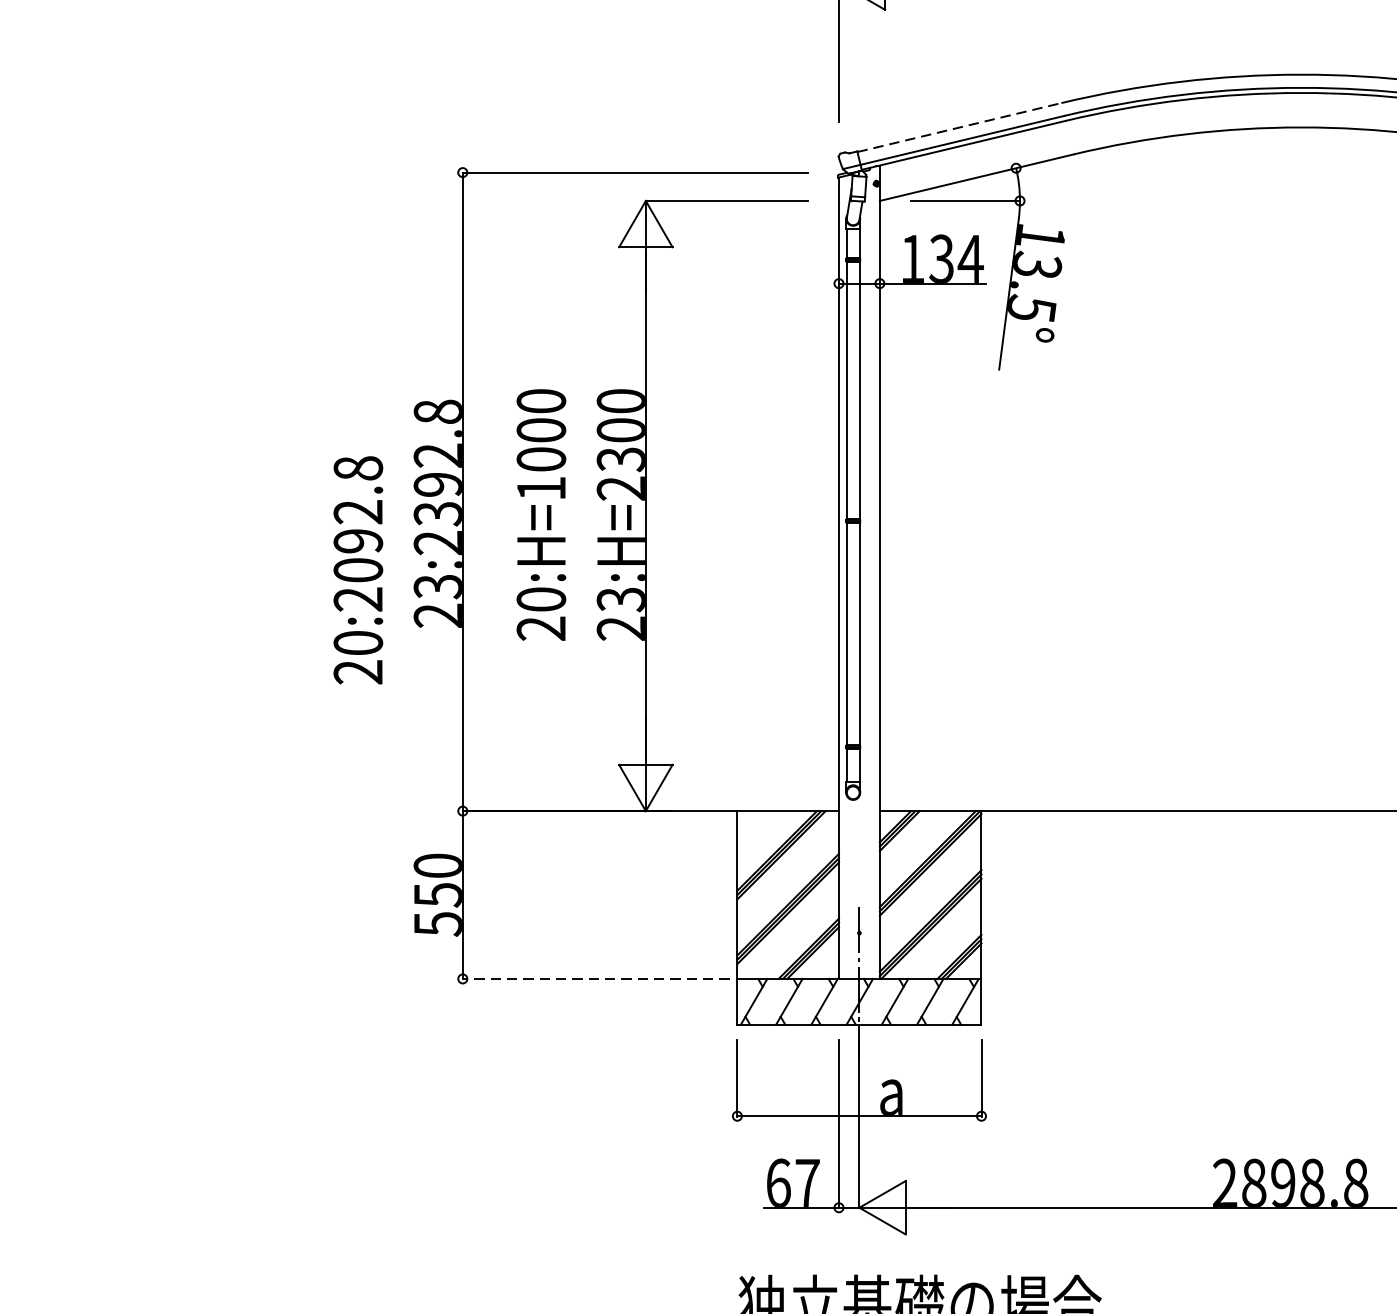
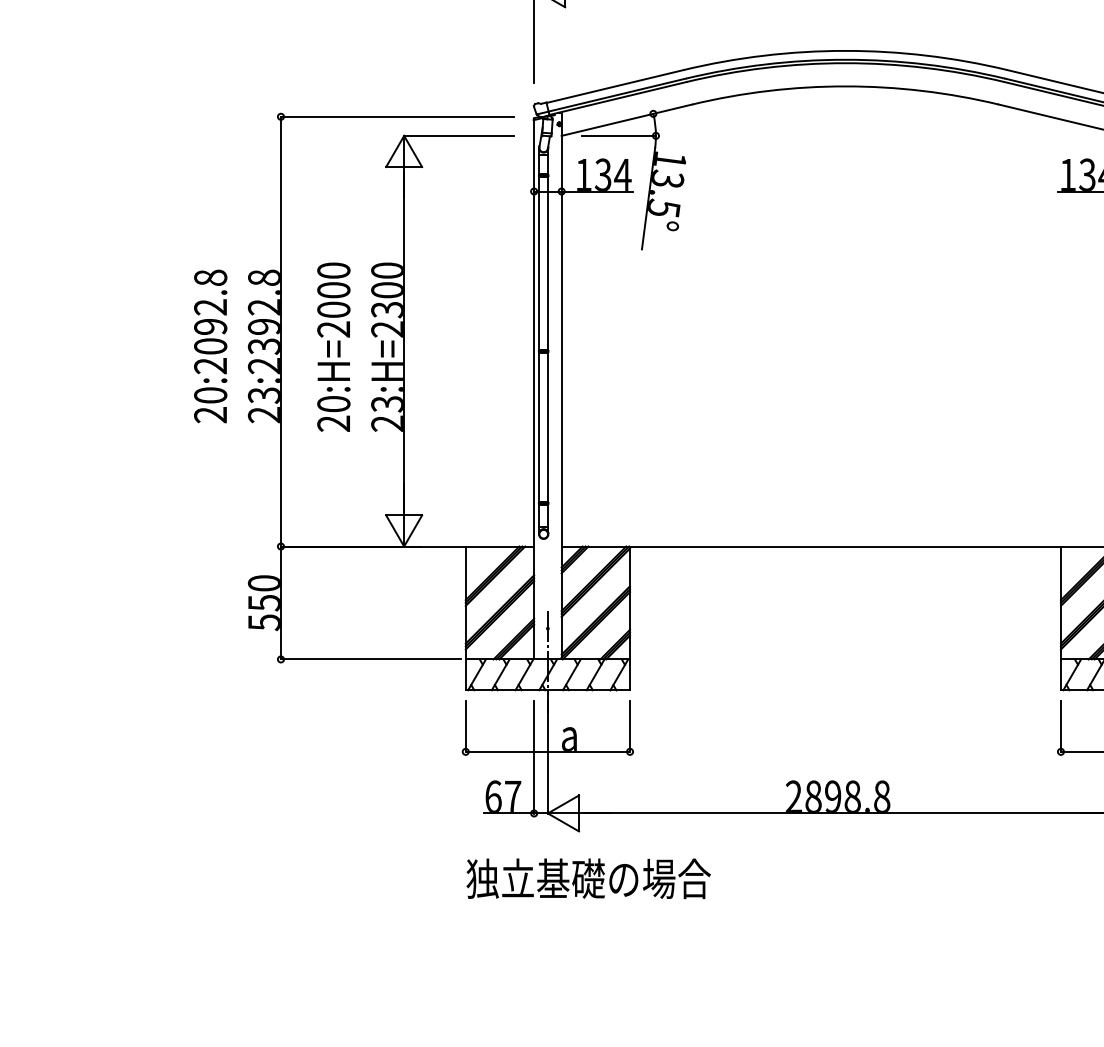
line: (959, 127) -> (615, 86), dashed -> solid
text: (540, 488) -> (333, 329), 20:H=1000 -> 20:H=2000
text: (358, 570) -> (210, 346), moved
line: (595, 978) -> (370, 659), dashed -> solid

